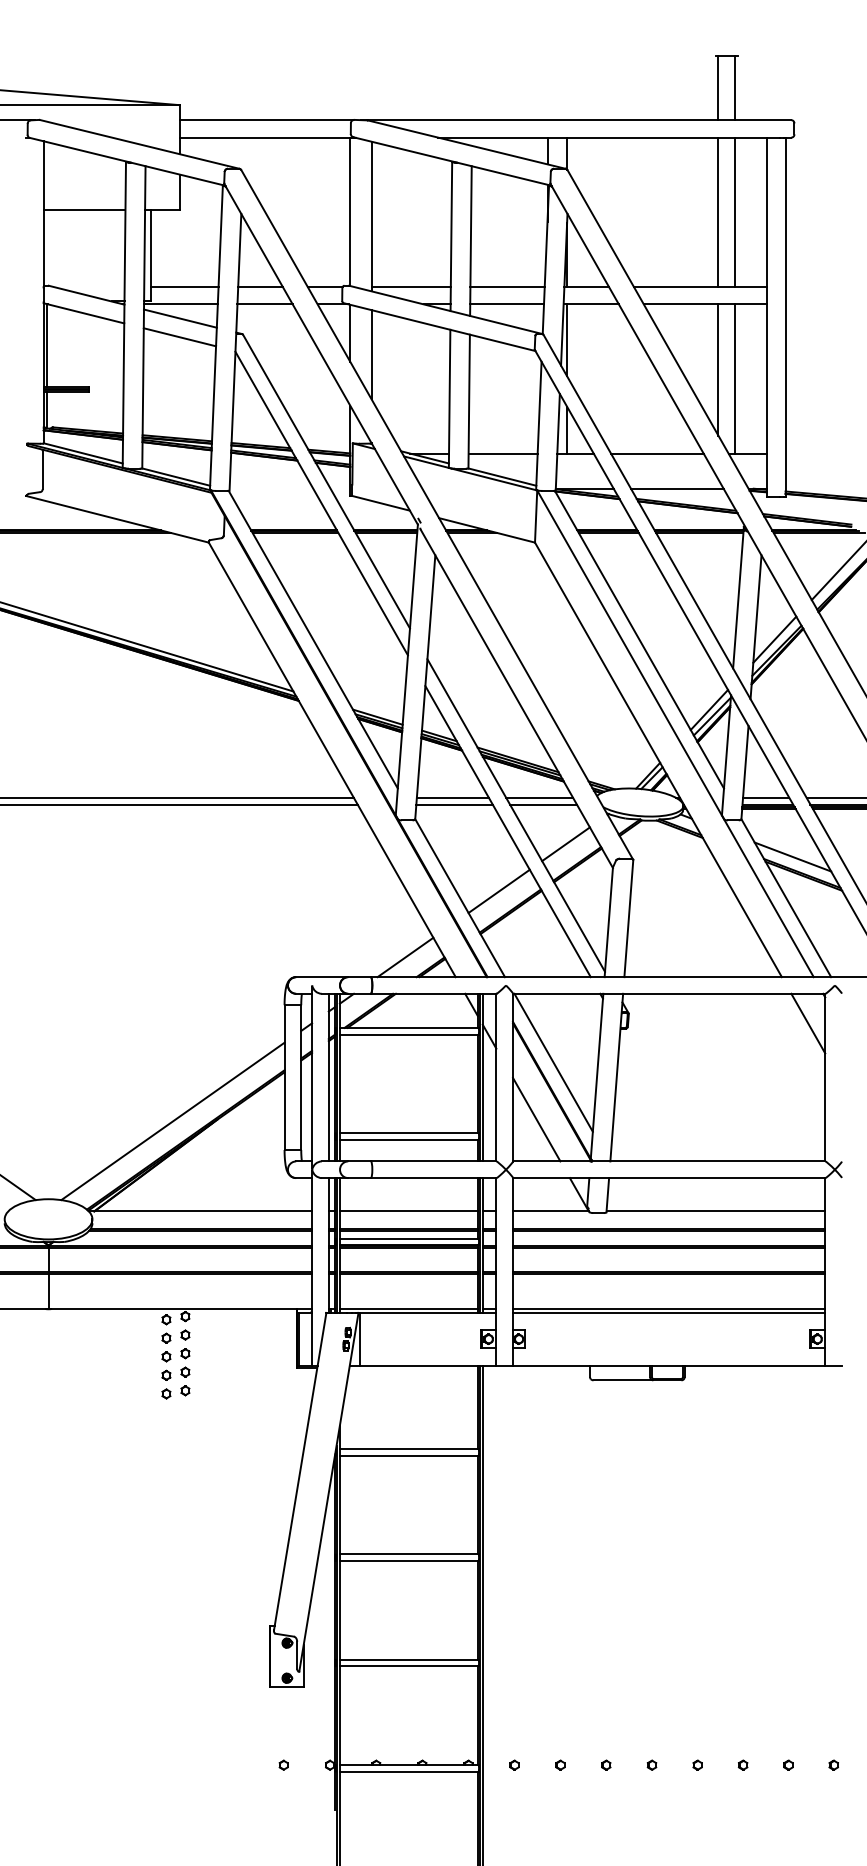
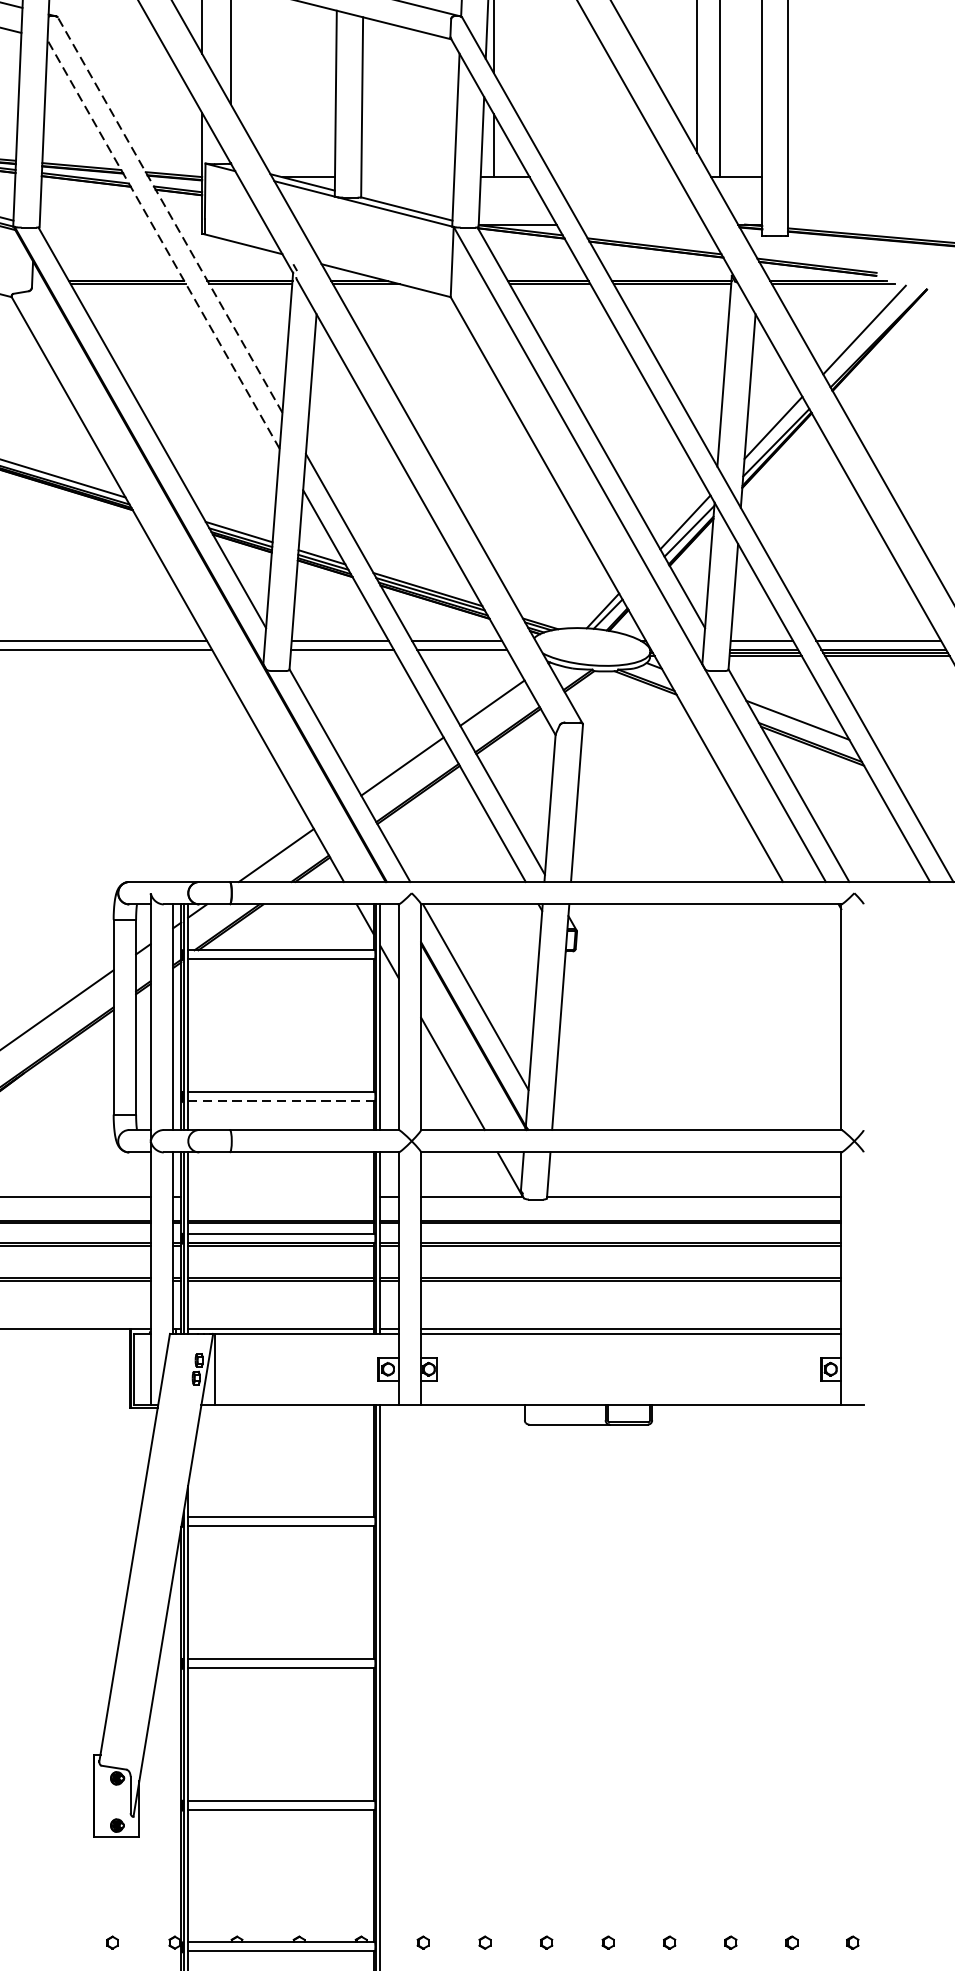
line: (502, 453) -> (406, 177), removed
line: (657, 453) -> (615, 177), removed
line: (326, 481) -> (170, 214), solid -> dashed
line: (676, 488) -> (641, 224), removed
line: (321, 503) -> (163, 244), solid -> dashed
line: (808, 1023) -> (818, 944), removed
line: (408, 1139) -> (280, 1100), solid -> dashed
line: (408, 1211) -> (280, 1197), removed

